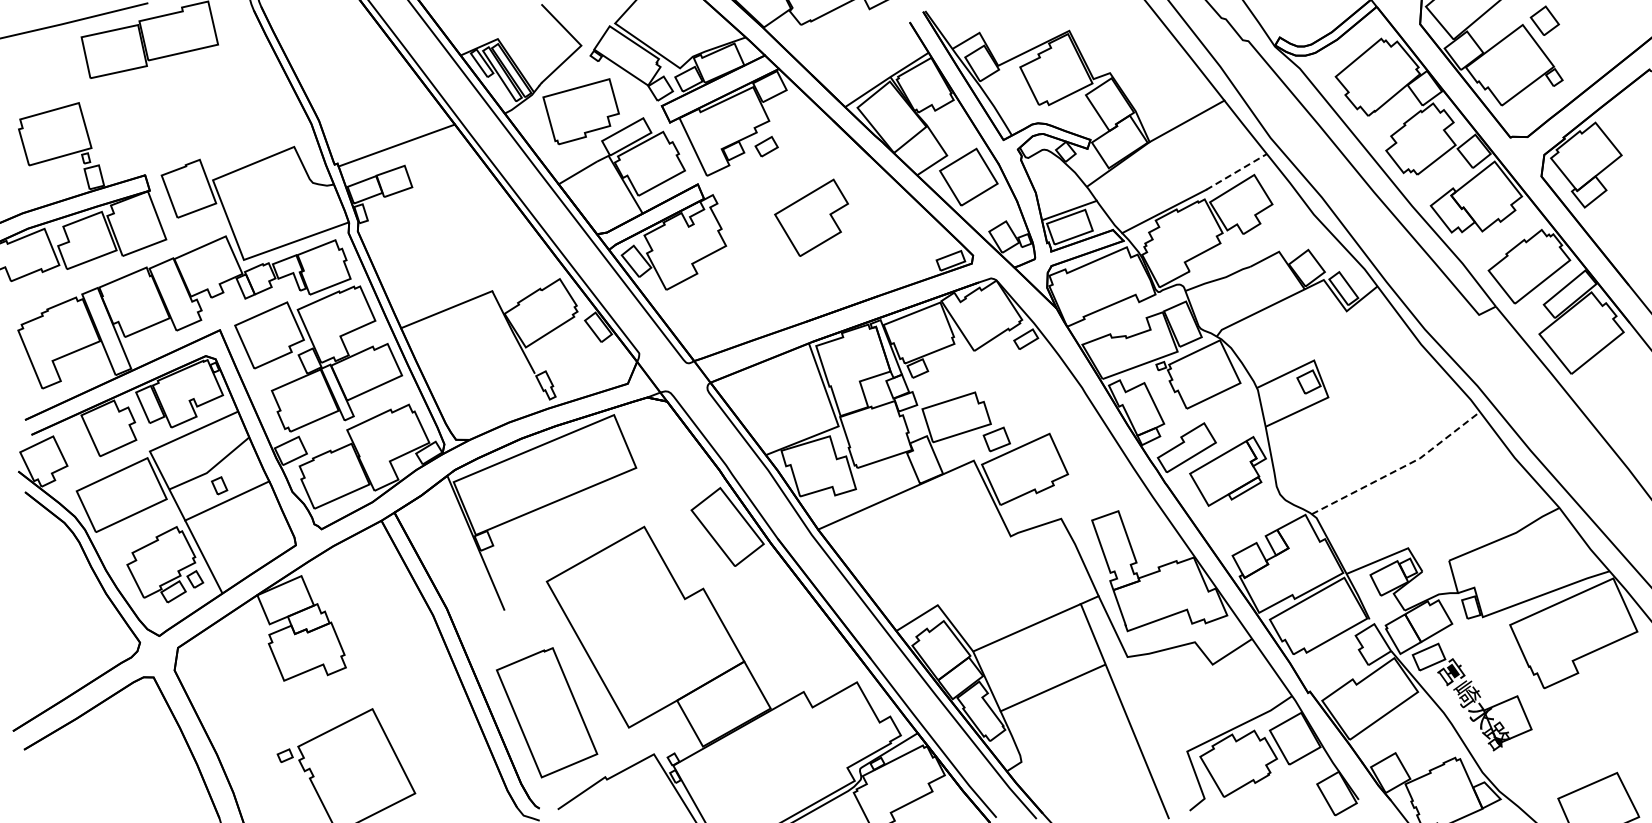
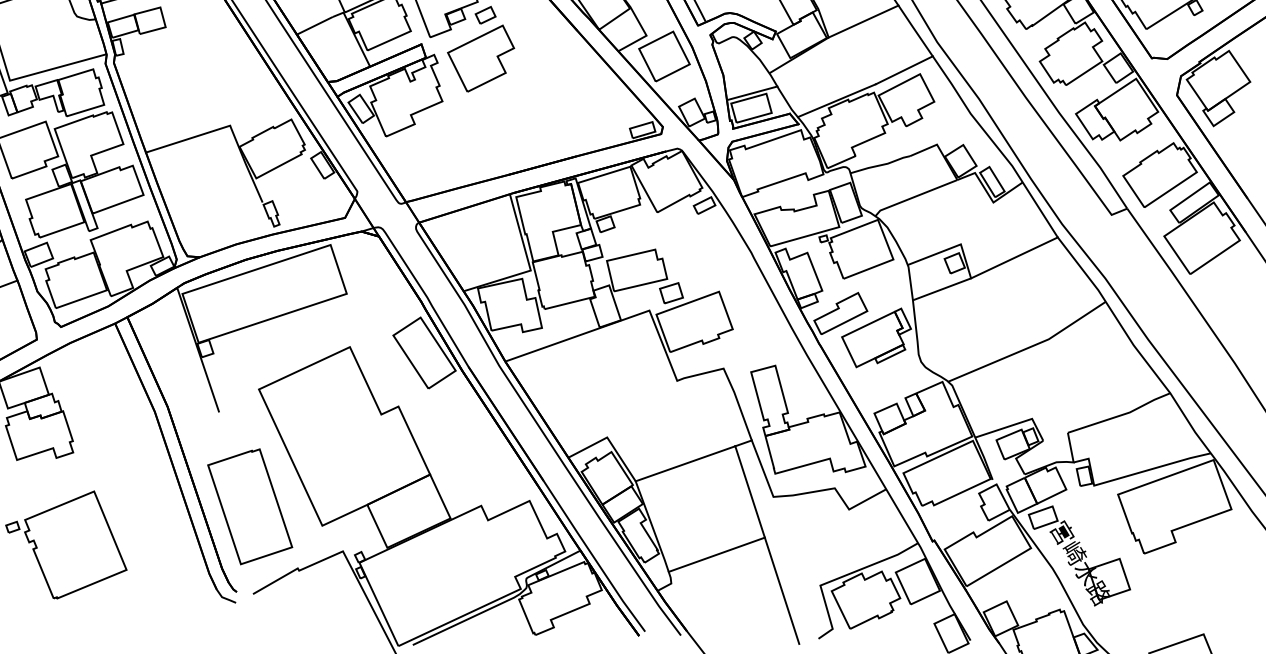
line: (1236, 171) -> (904, 69), dashed -> solid
part: (811, 217) -> (480, 57), moved
line: (1374, 370) -> (1014, 257), added
line: (1400, 468) -> (1030, 346), dashed -> solid
line: (1052, 688) -> (716, 555), moved

